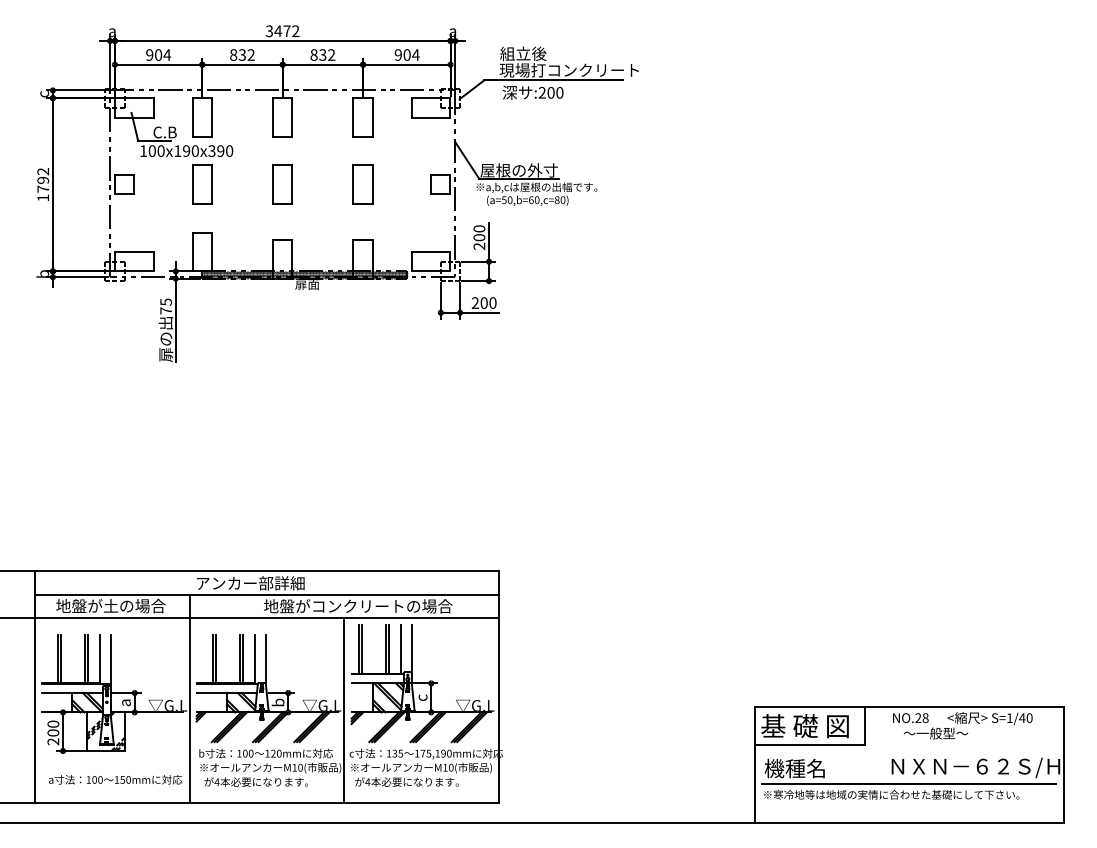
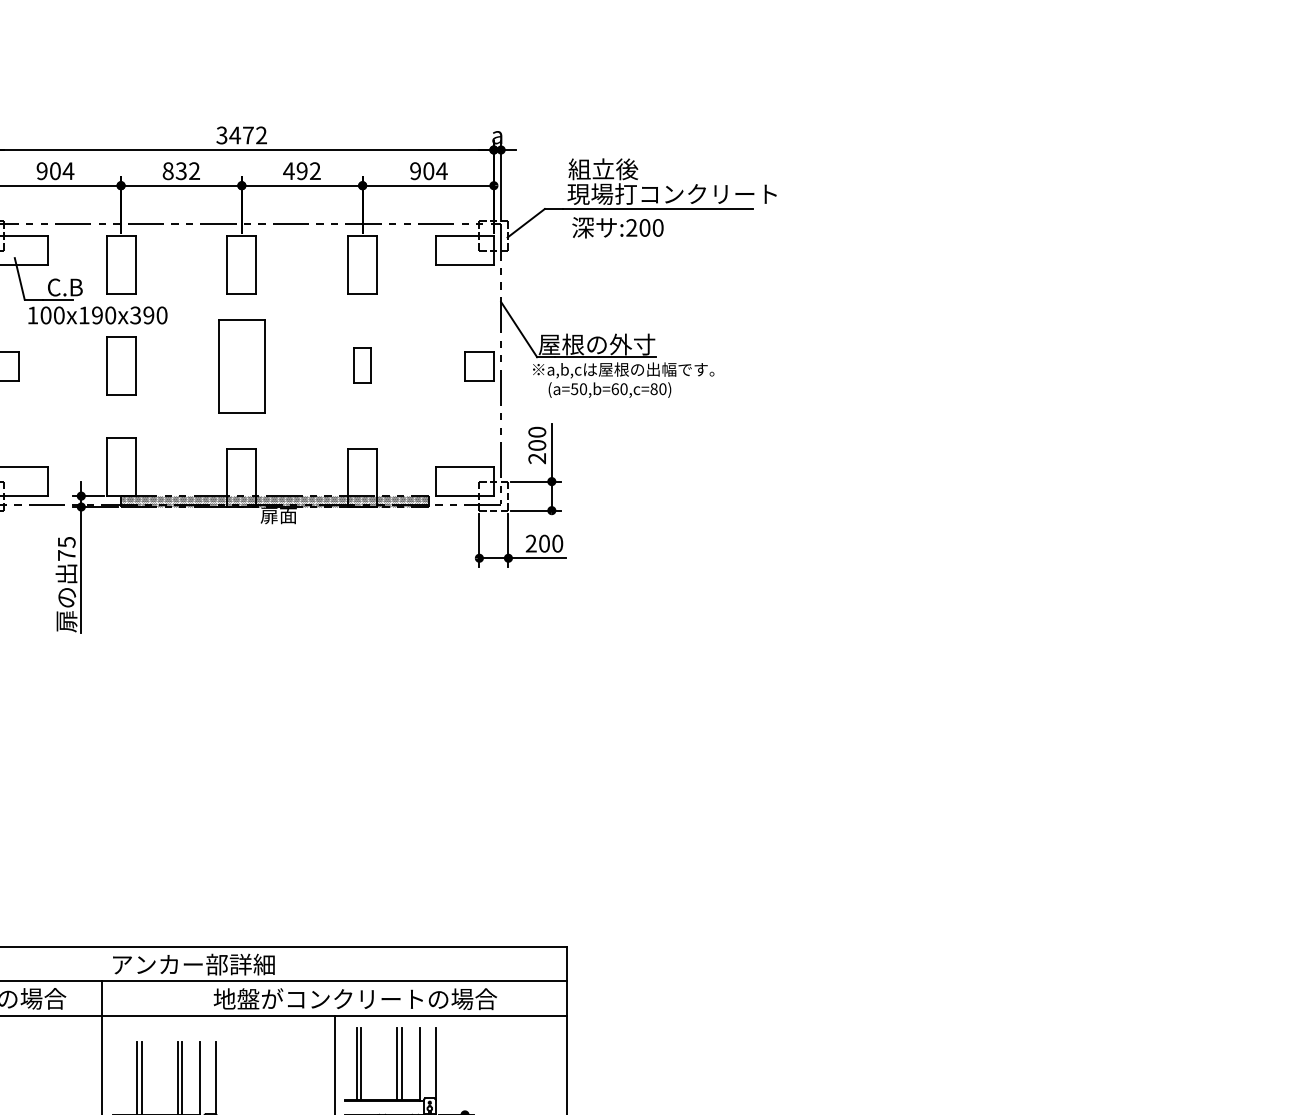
text: (318, 54) -> (295, 170), 832 -> 492
part: (282, 184) -> (241, 365), size x1.6
part: (362, 184) -> (361, 365), size x0.6

